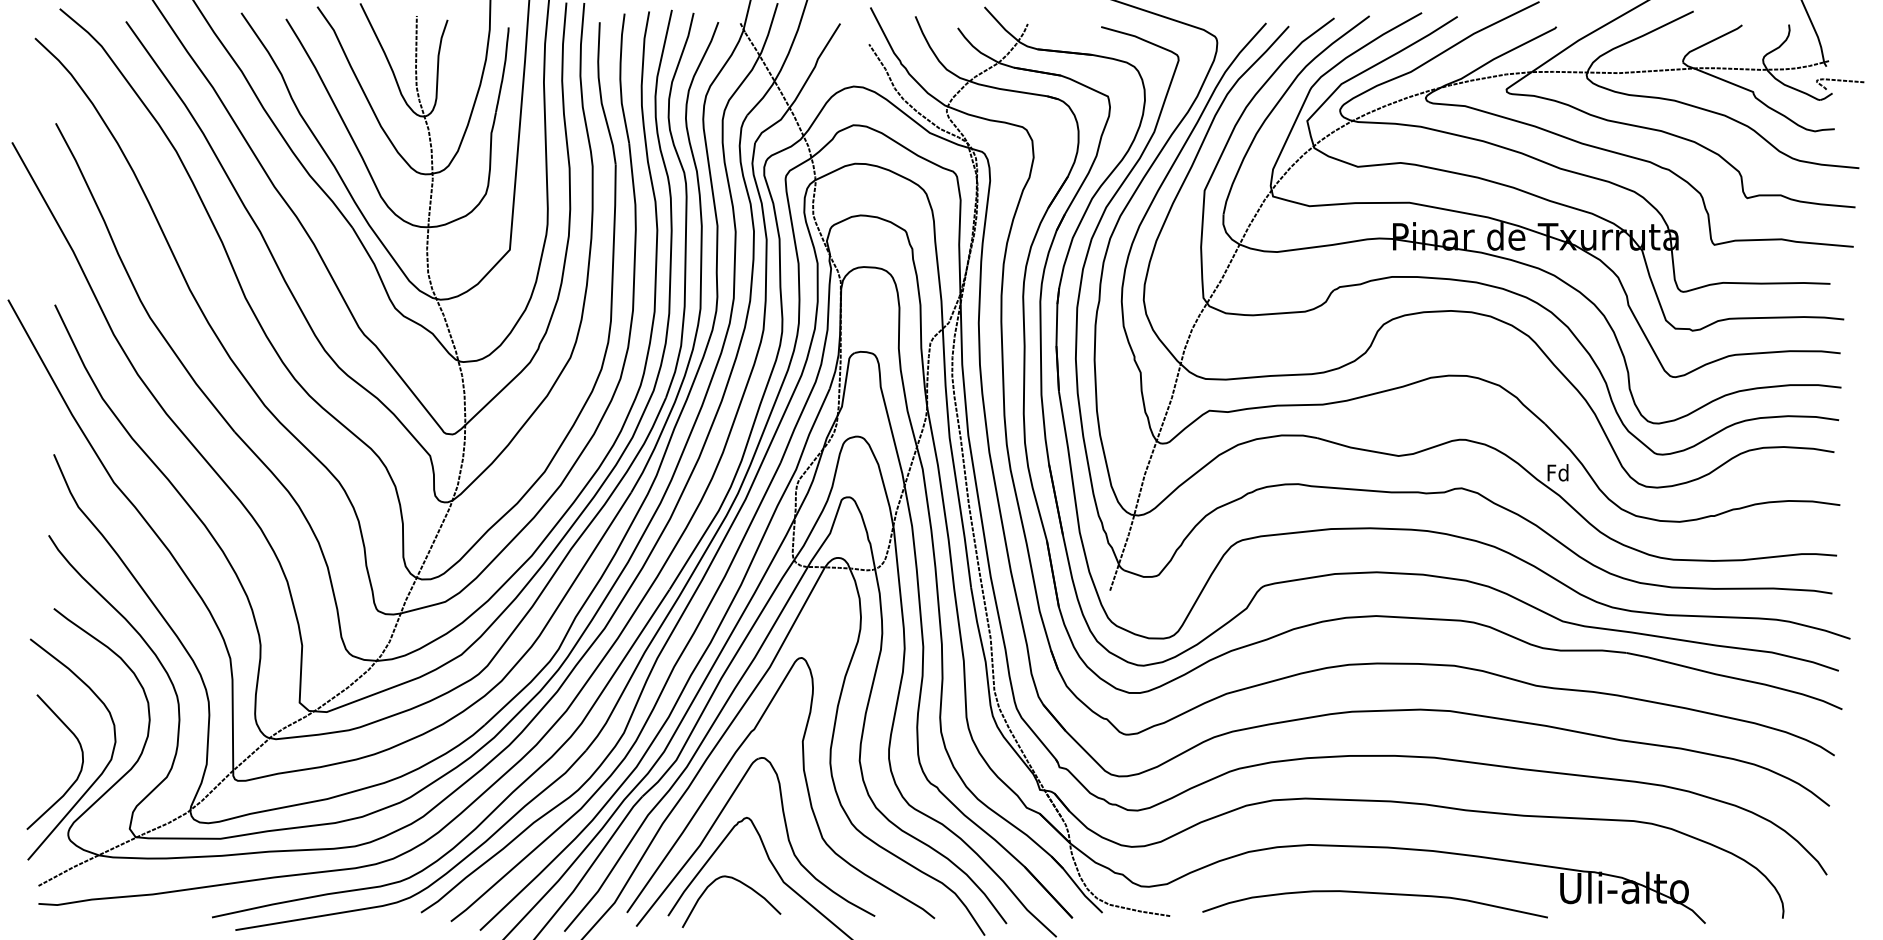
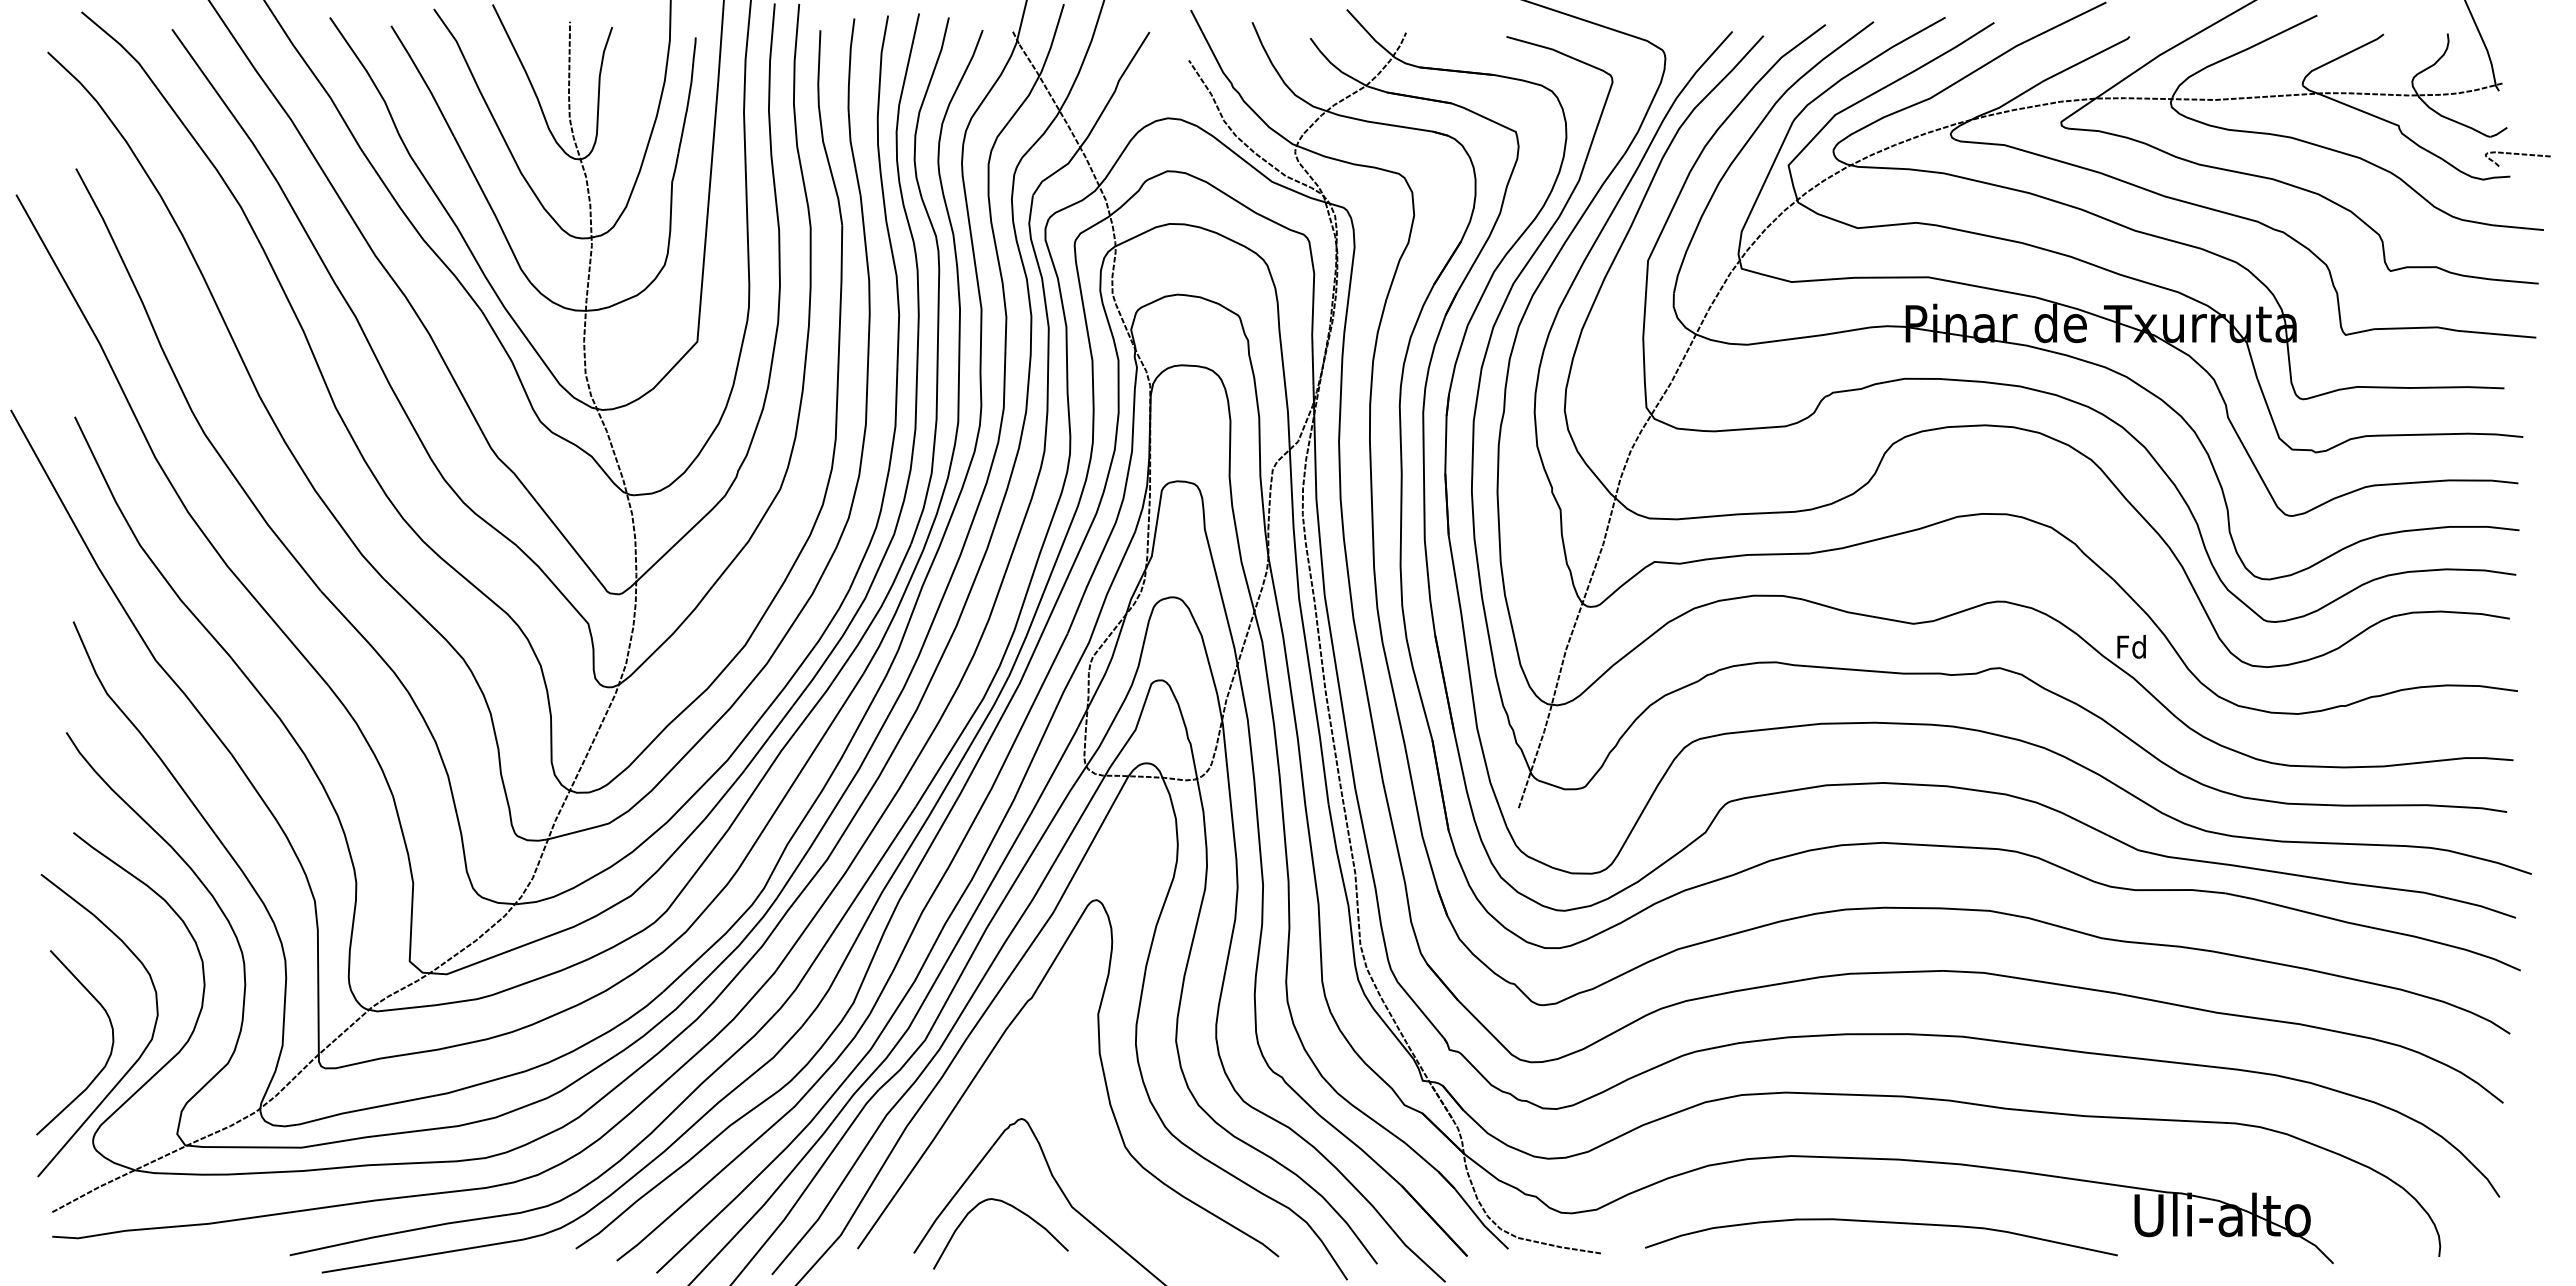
curve: (1840, 80) -> (2517, 154), moved
part: (786, 835) -> (1076, 1142), removed

